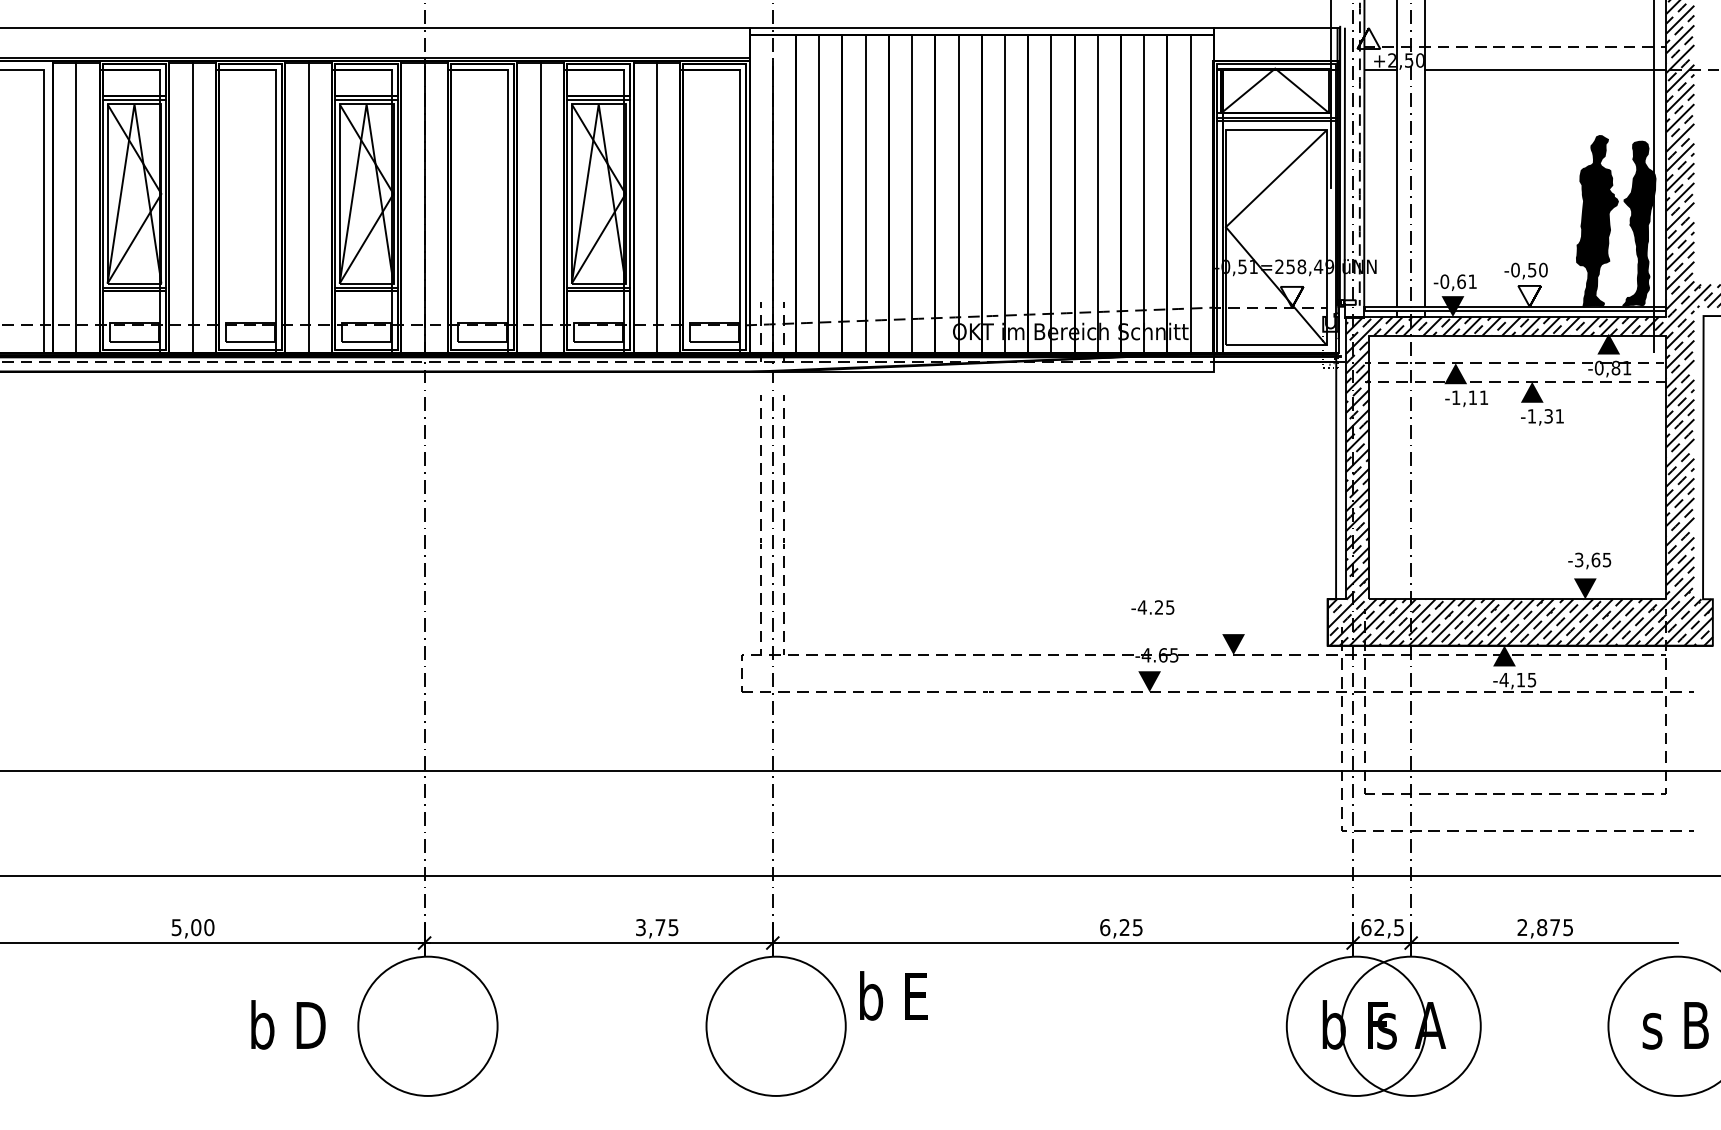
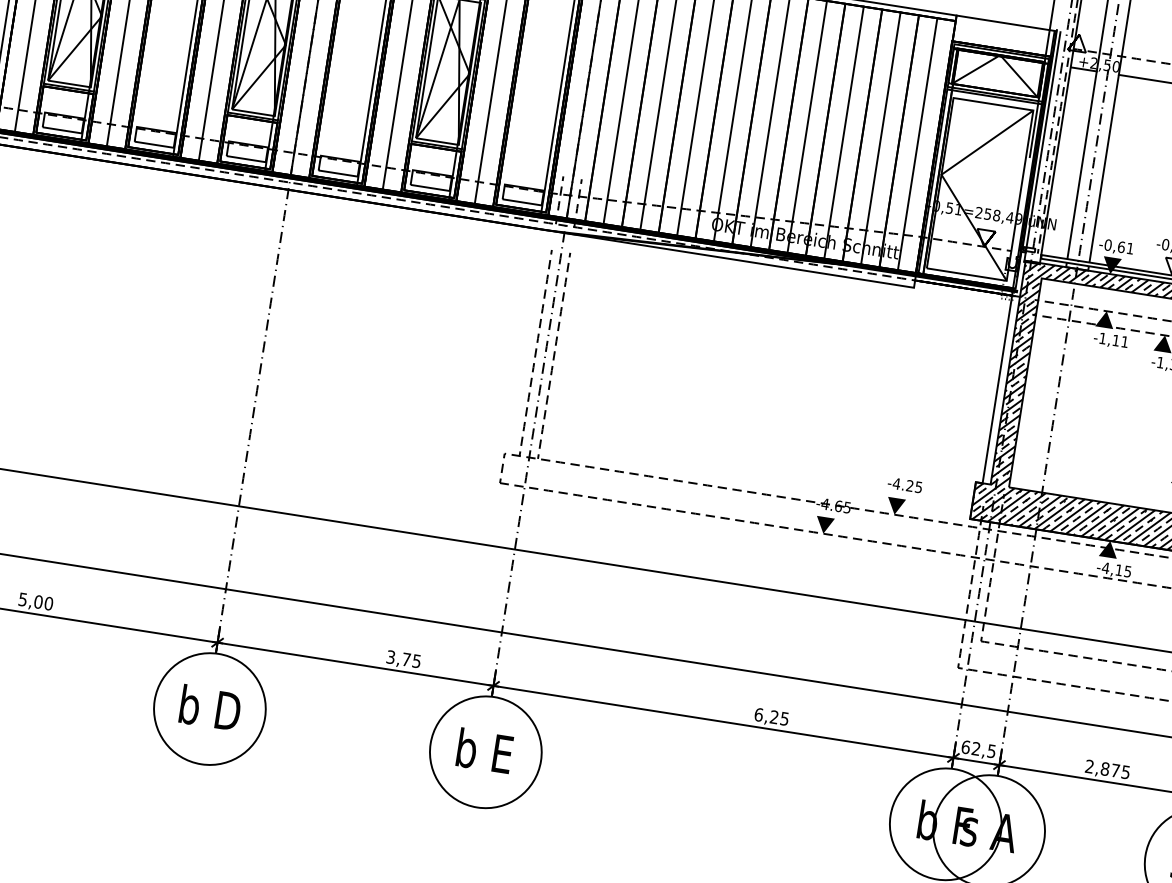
text: (1152, 607) -> (904, 485), moved
text: (893, 995) -> (484, 750), moved
text: (288, 1024) -> (210, 707), moved

